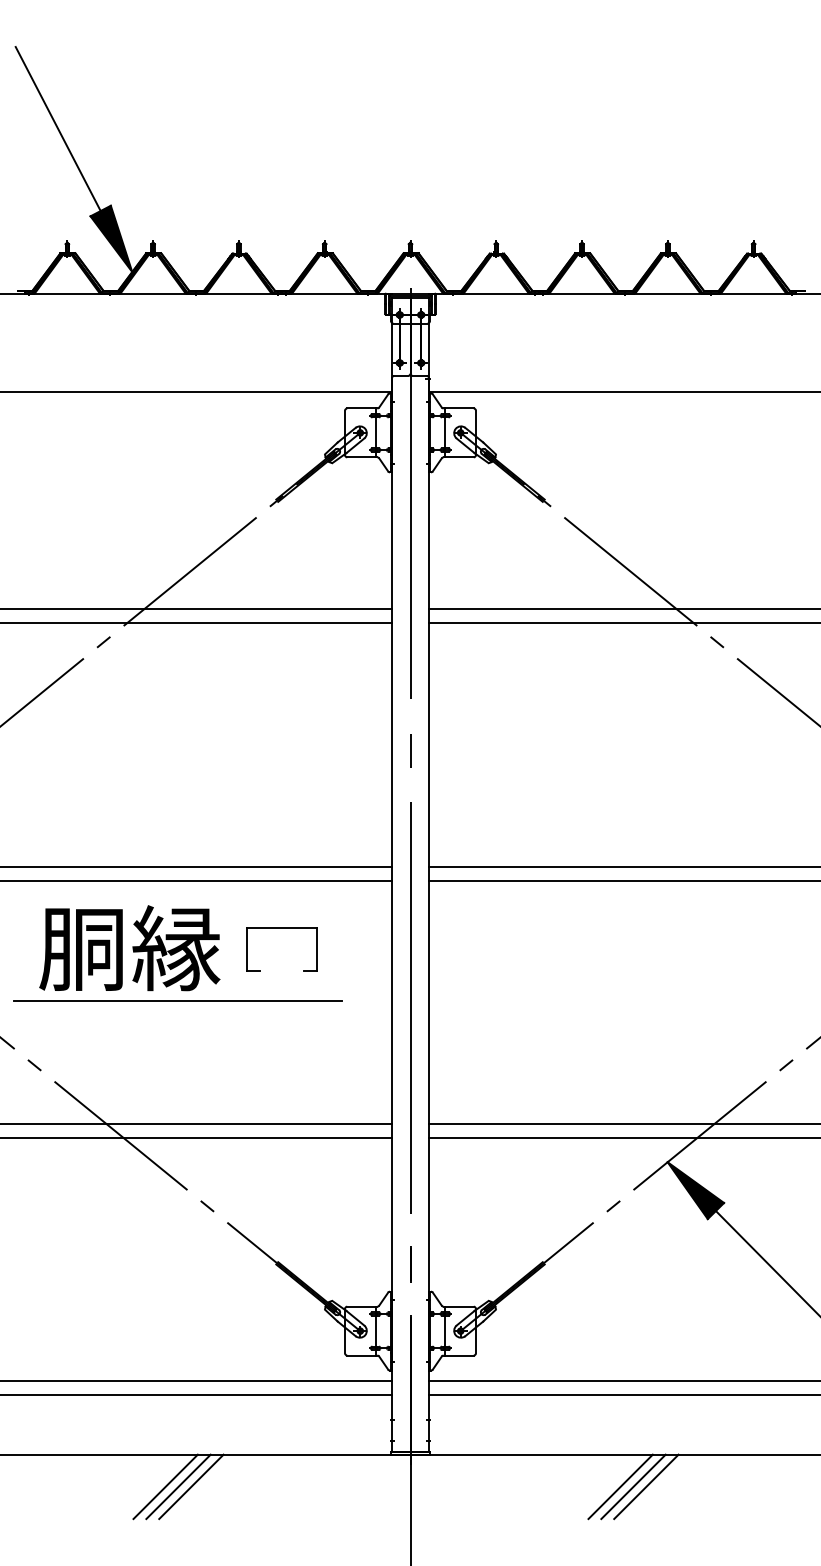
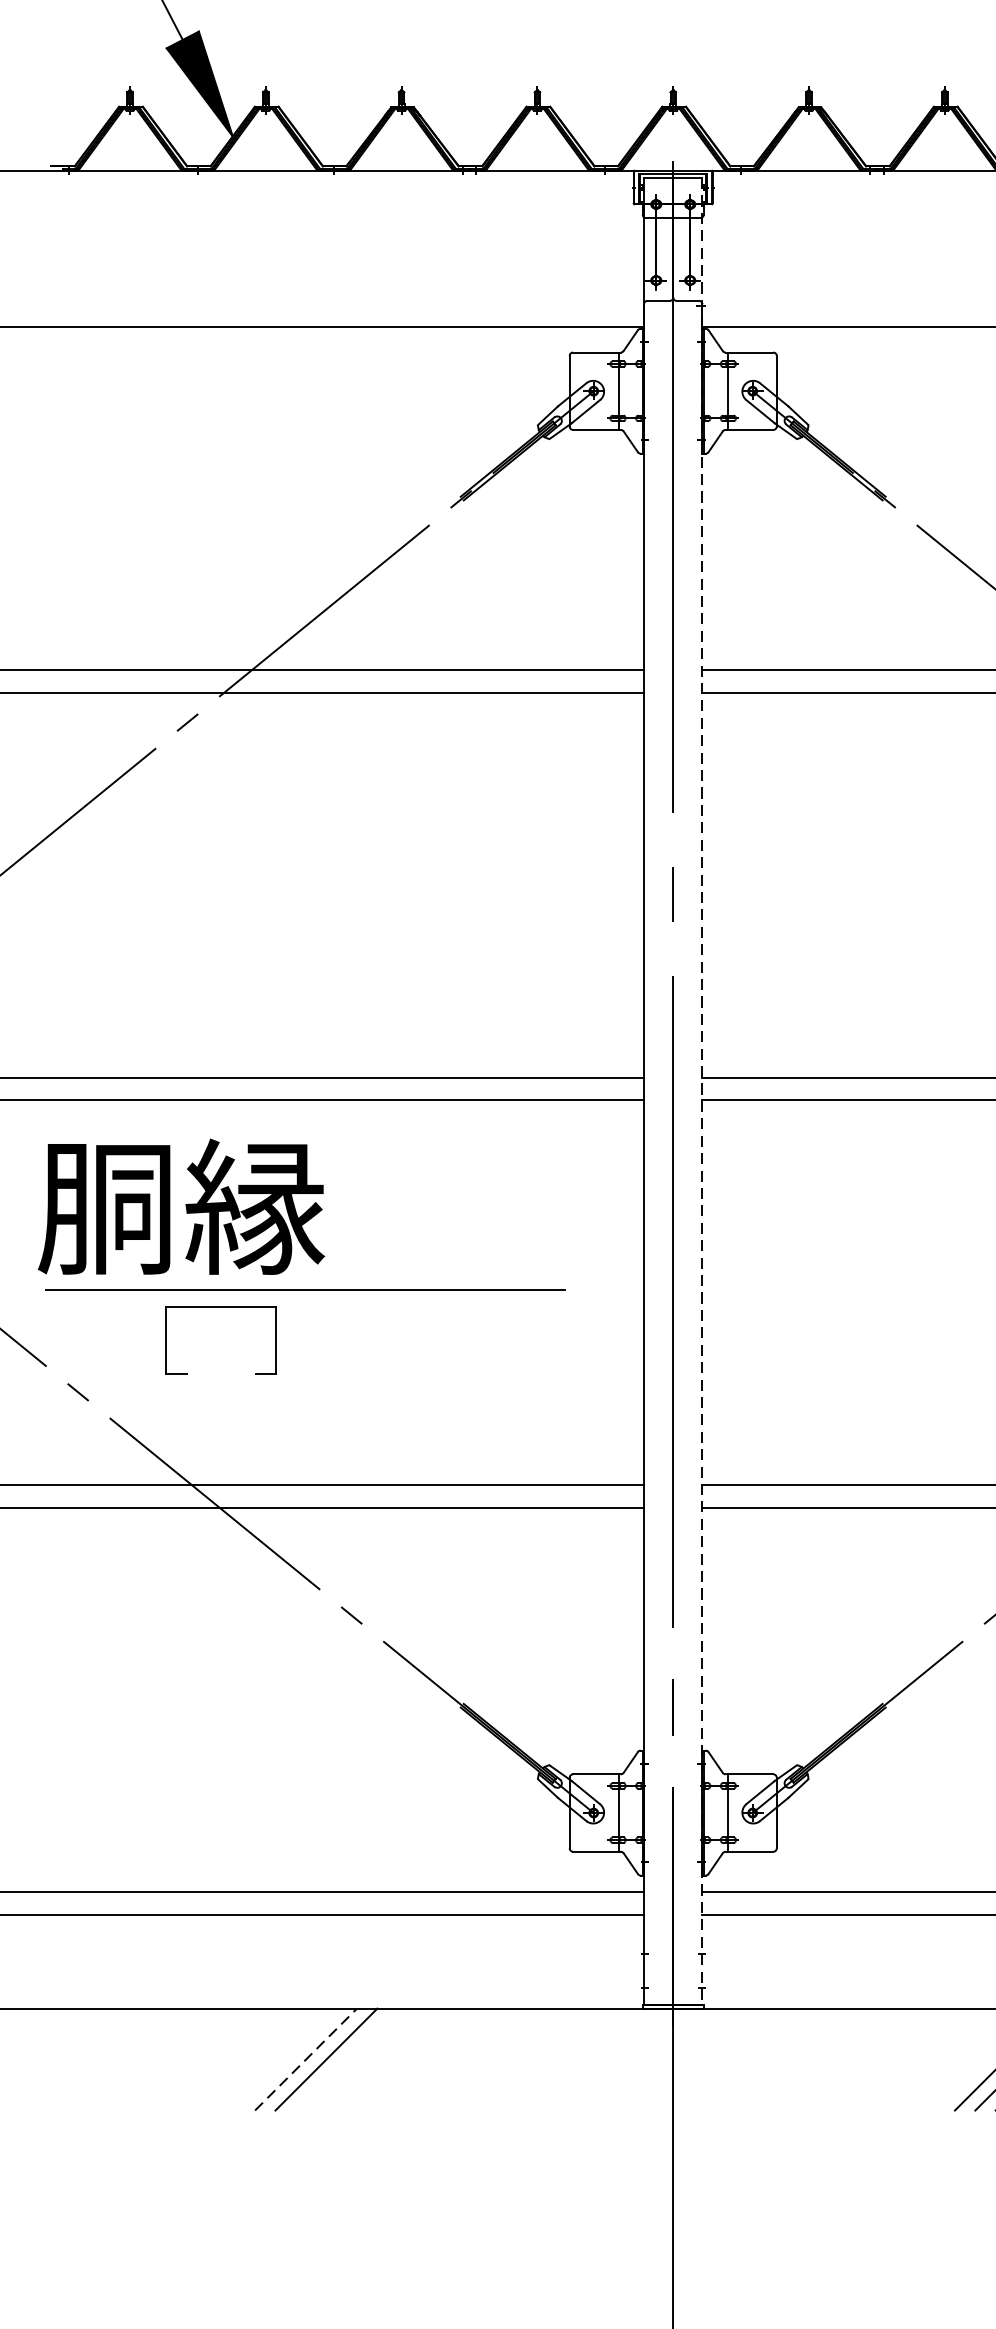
line: (428, 875) -> (701, 1091), solid -> dashed
part: (281, 928) -> (220, 1307), moved
text: (129, 948) -> (180, 1207), moved
line: (165, 1486) -> (285, 2059), removed
line: (178, 1486) -> (305, 2059), solid -> dashed

